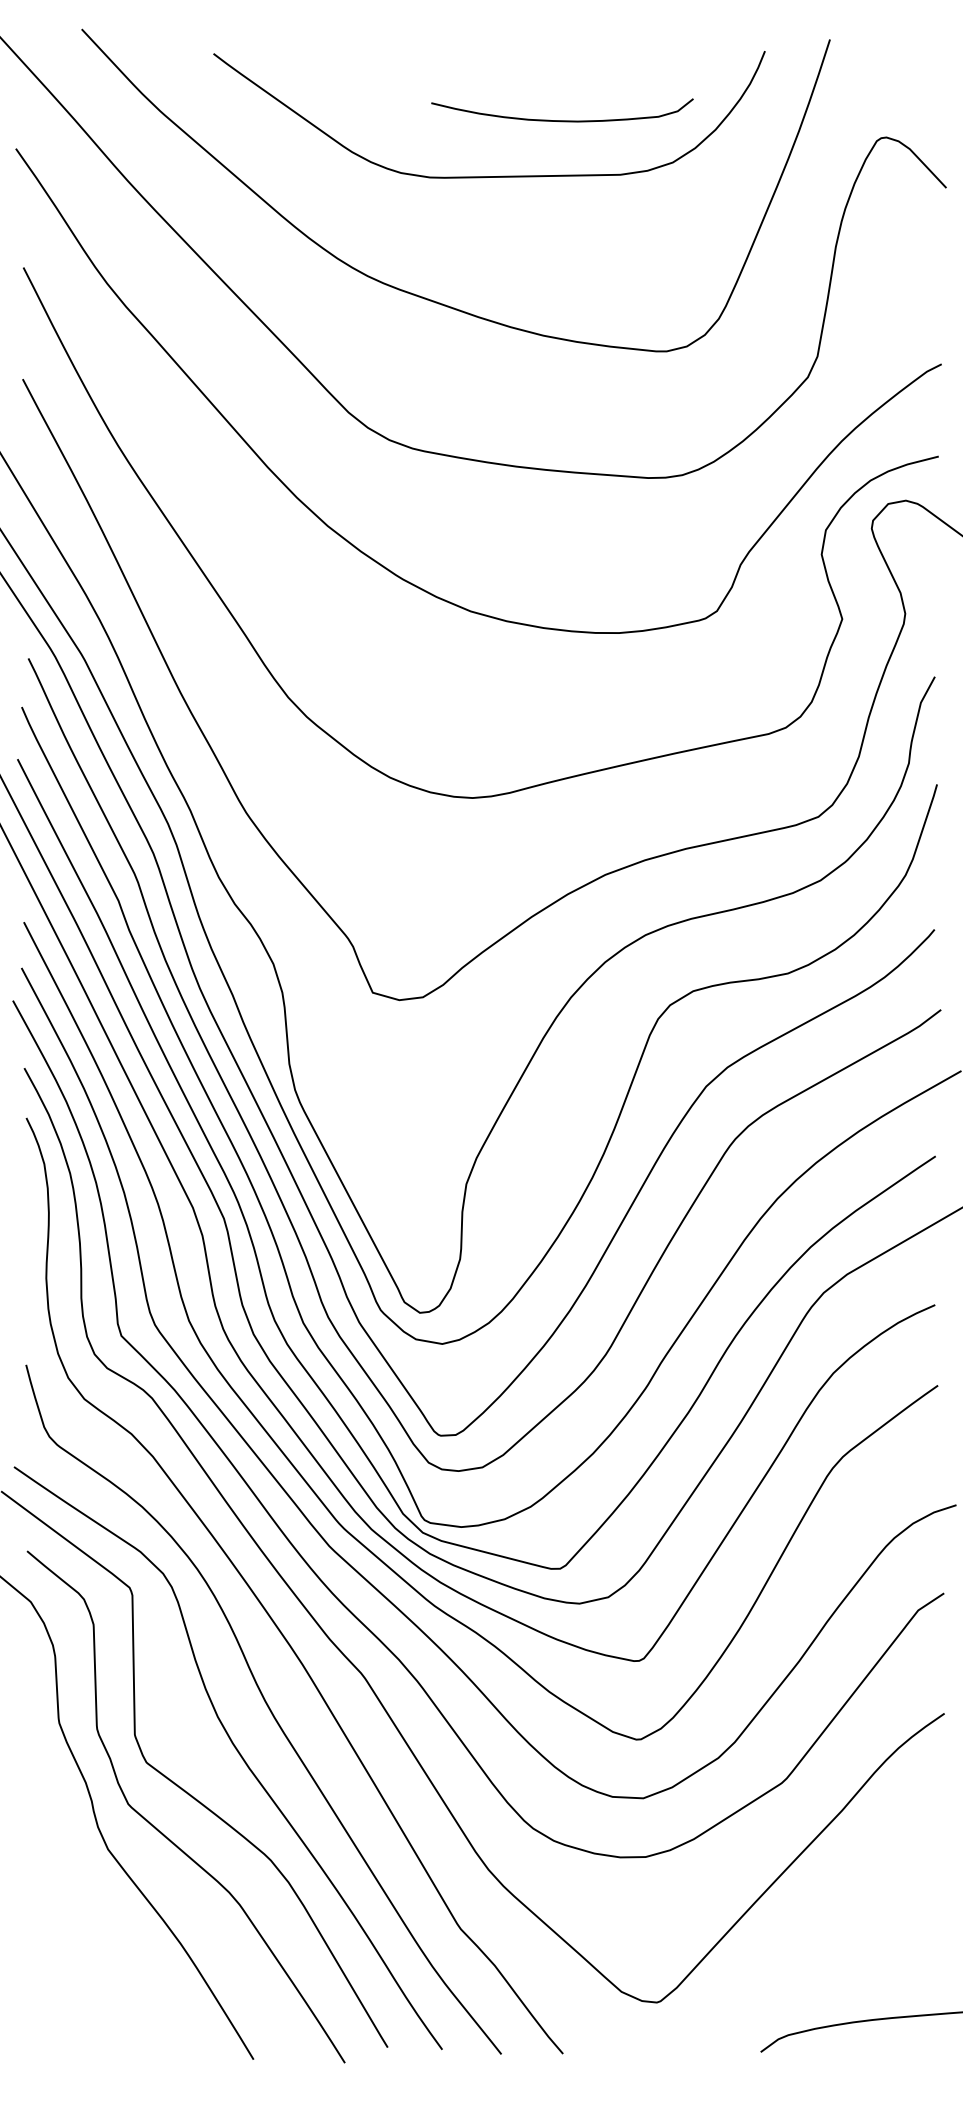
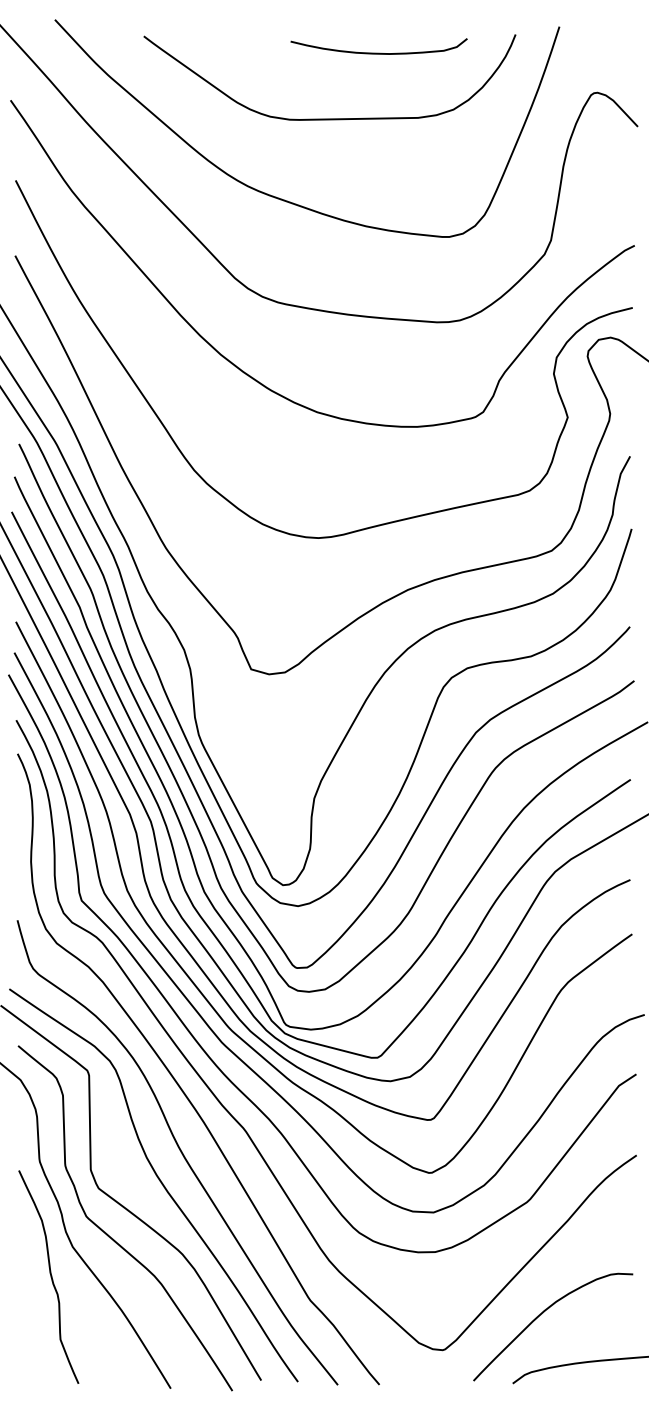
curve: (561, 119) -> (378, 52), moved
curve: (75, 1893) -> (50, 1276), added
curve: (804, 1949) -> (542, 1314), added

